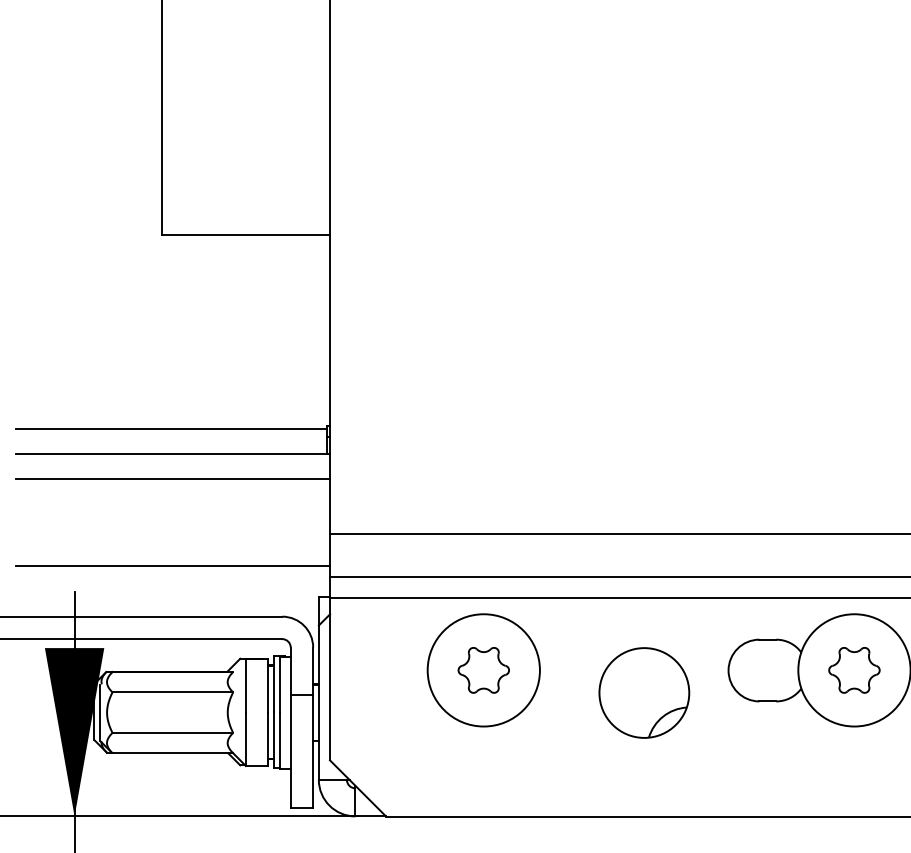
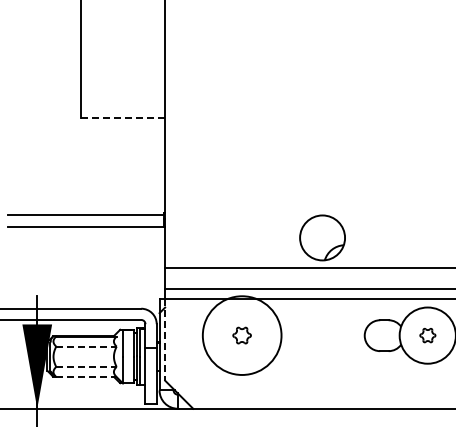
line: (244, 234) -> (122, 117), solid -> dashed
line: (172, 478) -> (86, 239), removed
line: (172, 566) -> (86, 283), removed
part: (482, 670) -> (241, 335), size x0.7
circle: (484, 670) -> (242, 335), size x1.4
part: (853, 670) -> (427, 335), size x0.6
line: (330, 680) -> (165, 340), solid -> dashed
line: (172, 692) -> (86, 346), solid -> dashed
part: (644, 692) -> (322, 237), moved
line: (172, 732) -> (86, 366), solid -> dashed
line: (172, 754) -> (86, 377), solid -> dashed

